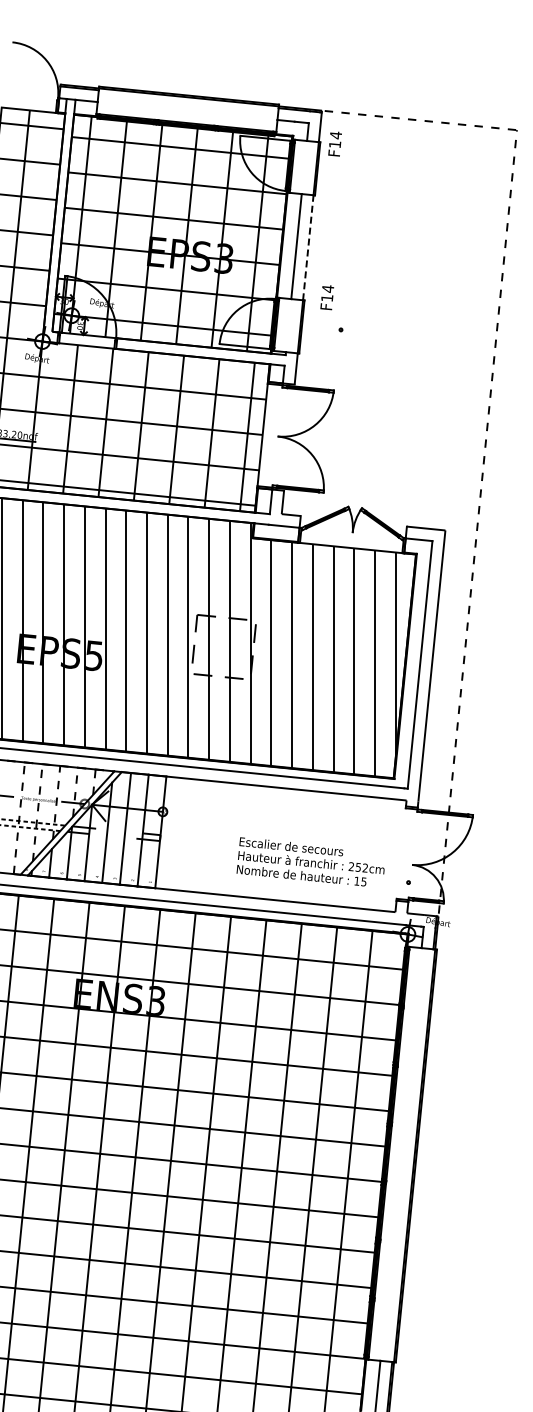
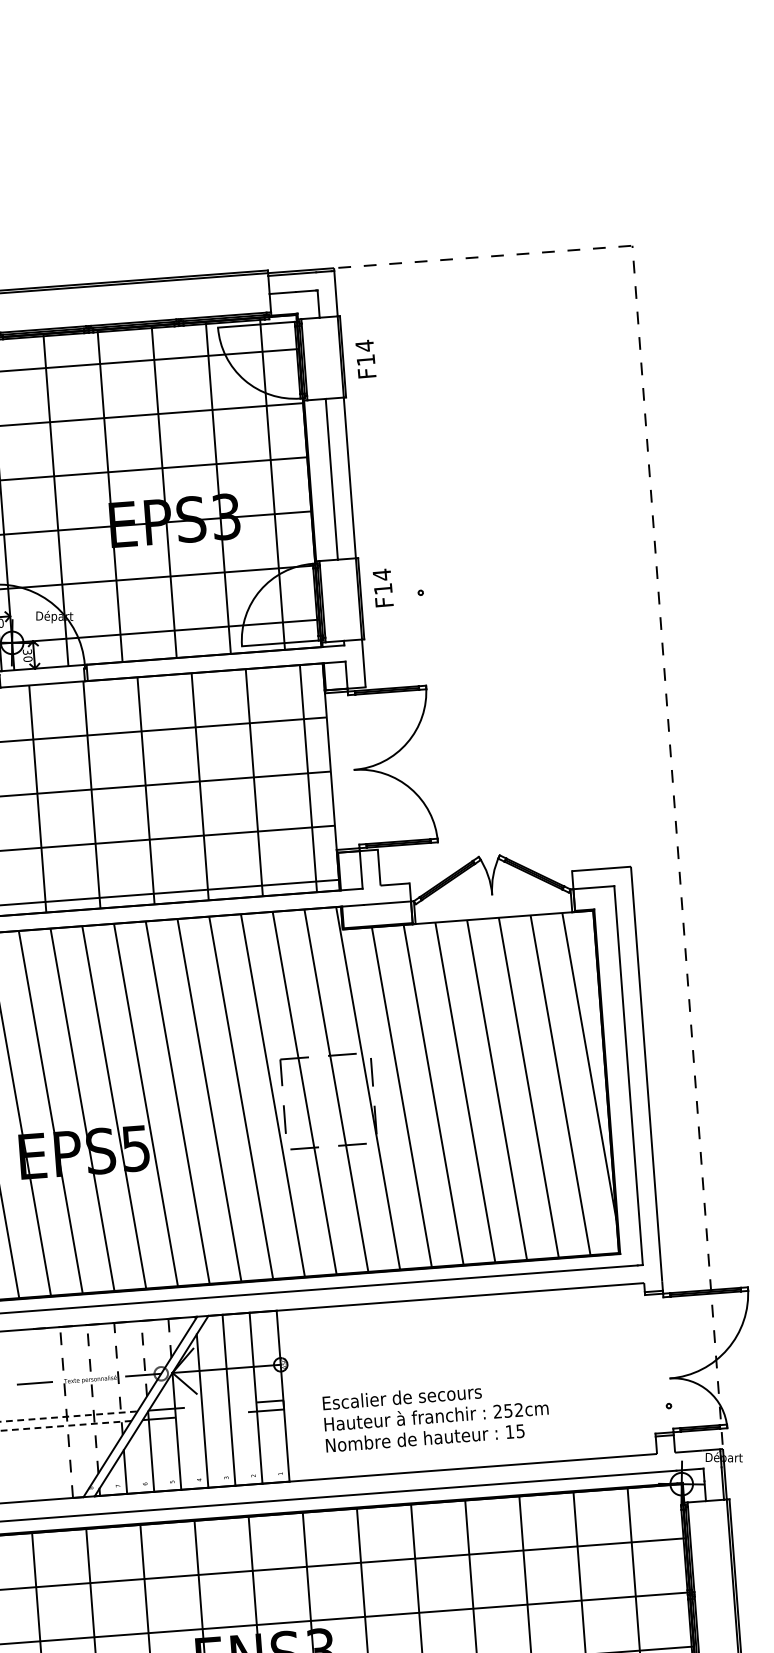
text: (334, 143) -> (364, 358), moved
line: (308, 247) -> (350, 477), dashed -> solid
text: (327, 297) -> (383, 587), moved
text: (310, 861) -> (434, 1414), moved

